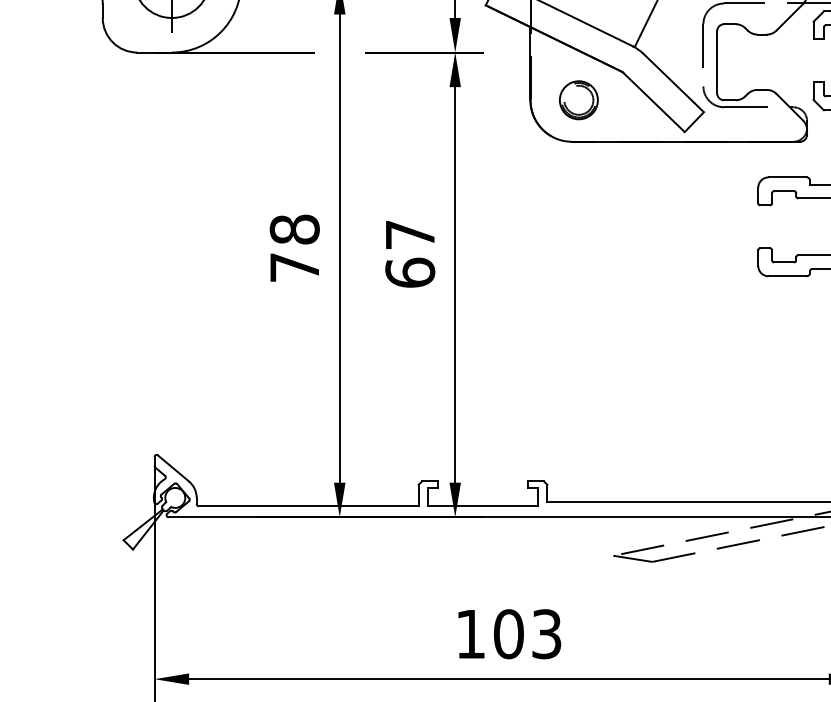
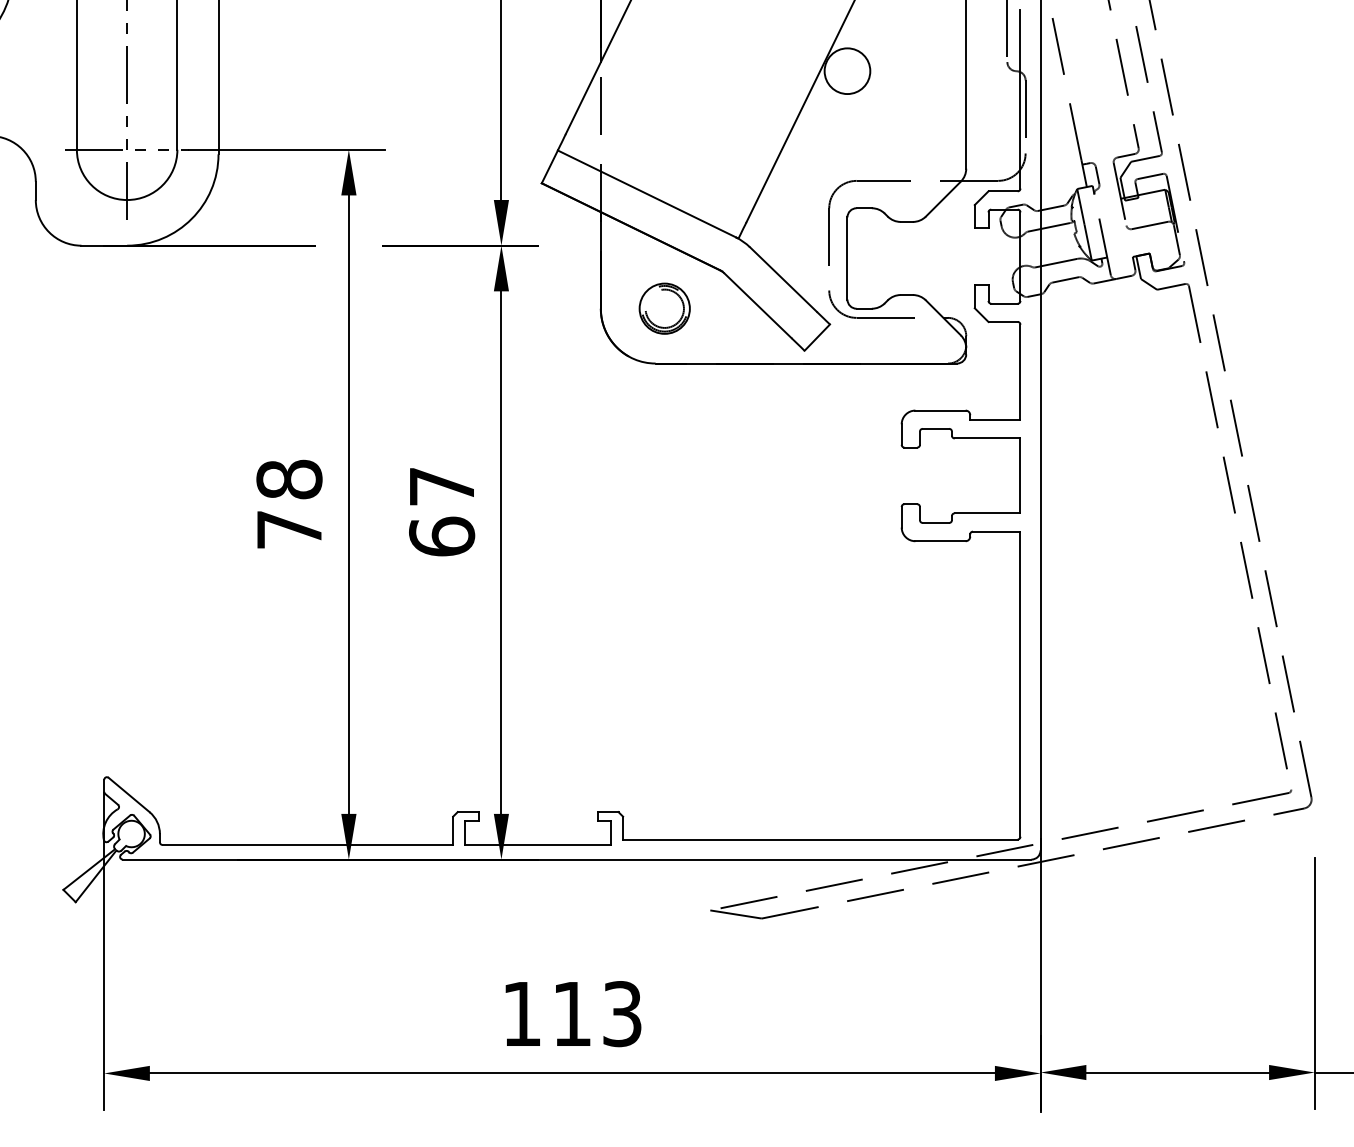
text: (509, 634) -> (572, 1014), 103 -> 113

